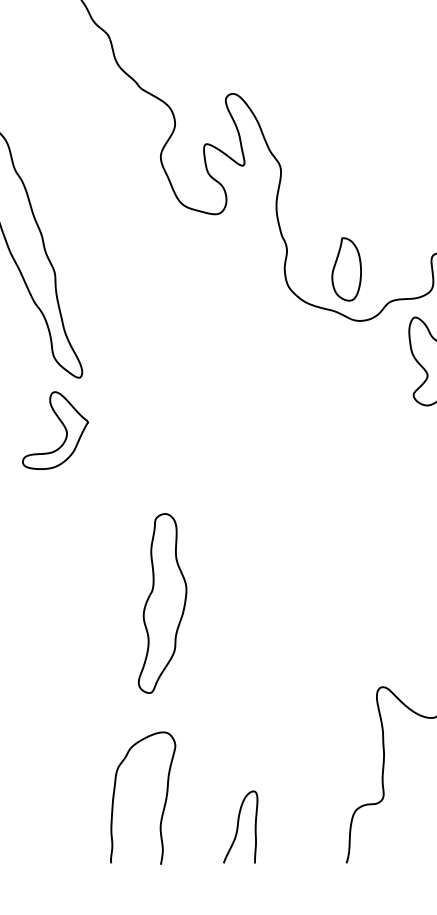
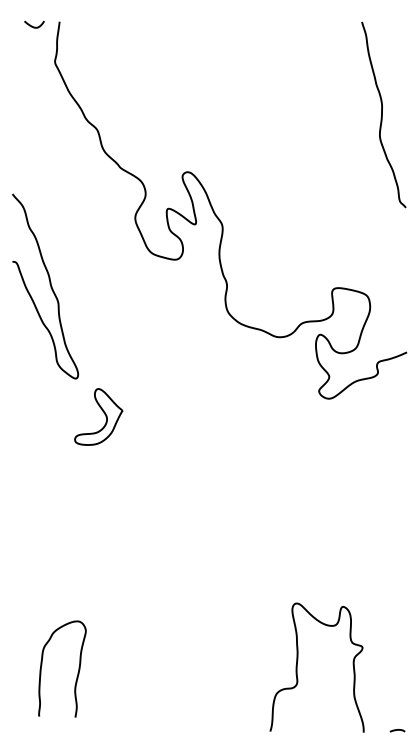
part: (346, 269) -> (270, 299), removed
part: (63, 427) -> (104, 414), moved
part: (162, 603) -> (136, 542), removed
curve: (163, 802) -> (77, 672), moved
curve: (239, 826) -> (192, 704), removed

